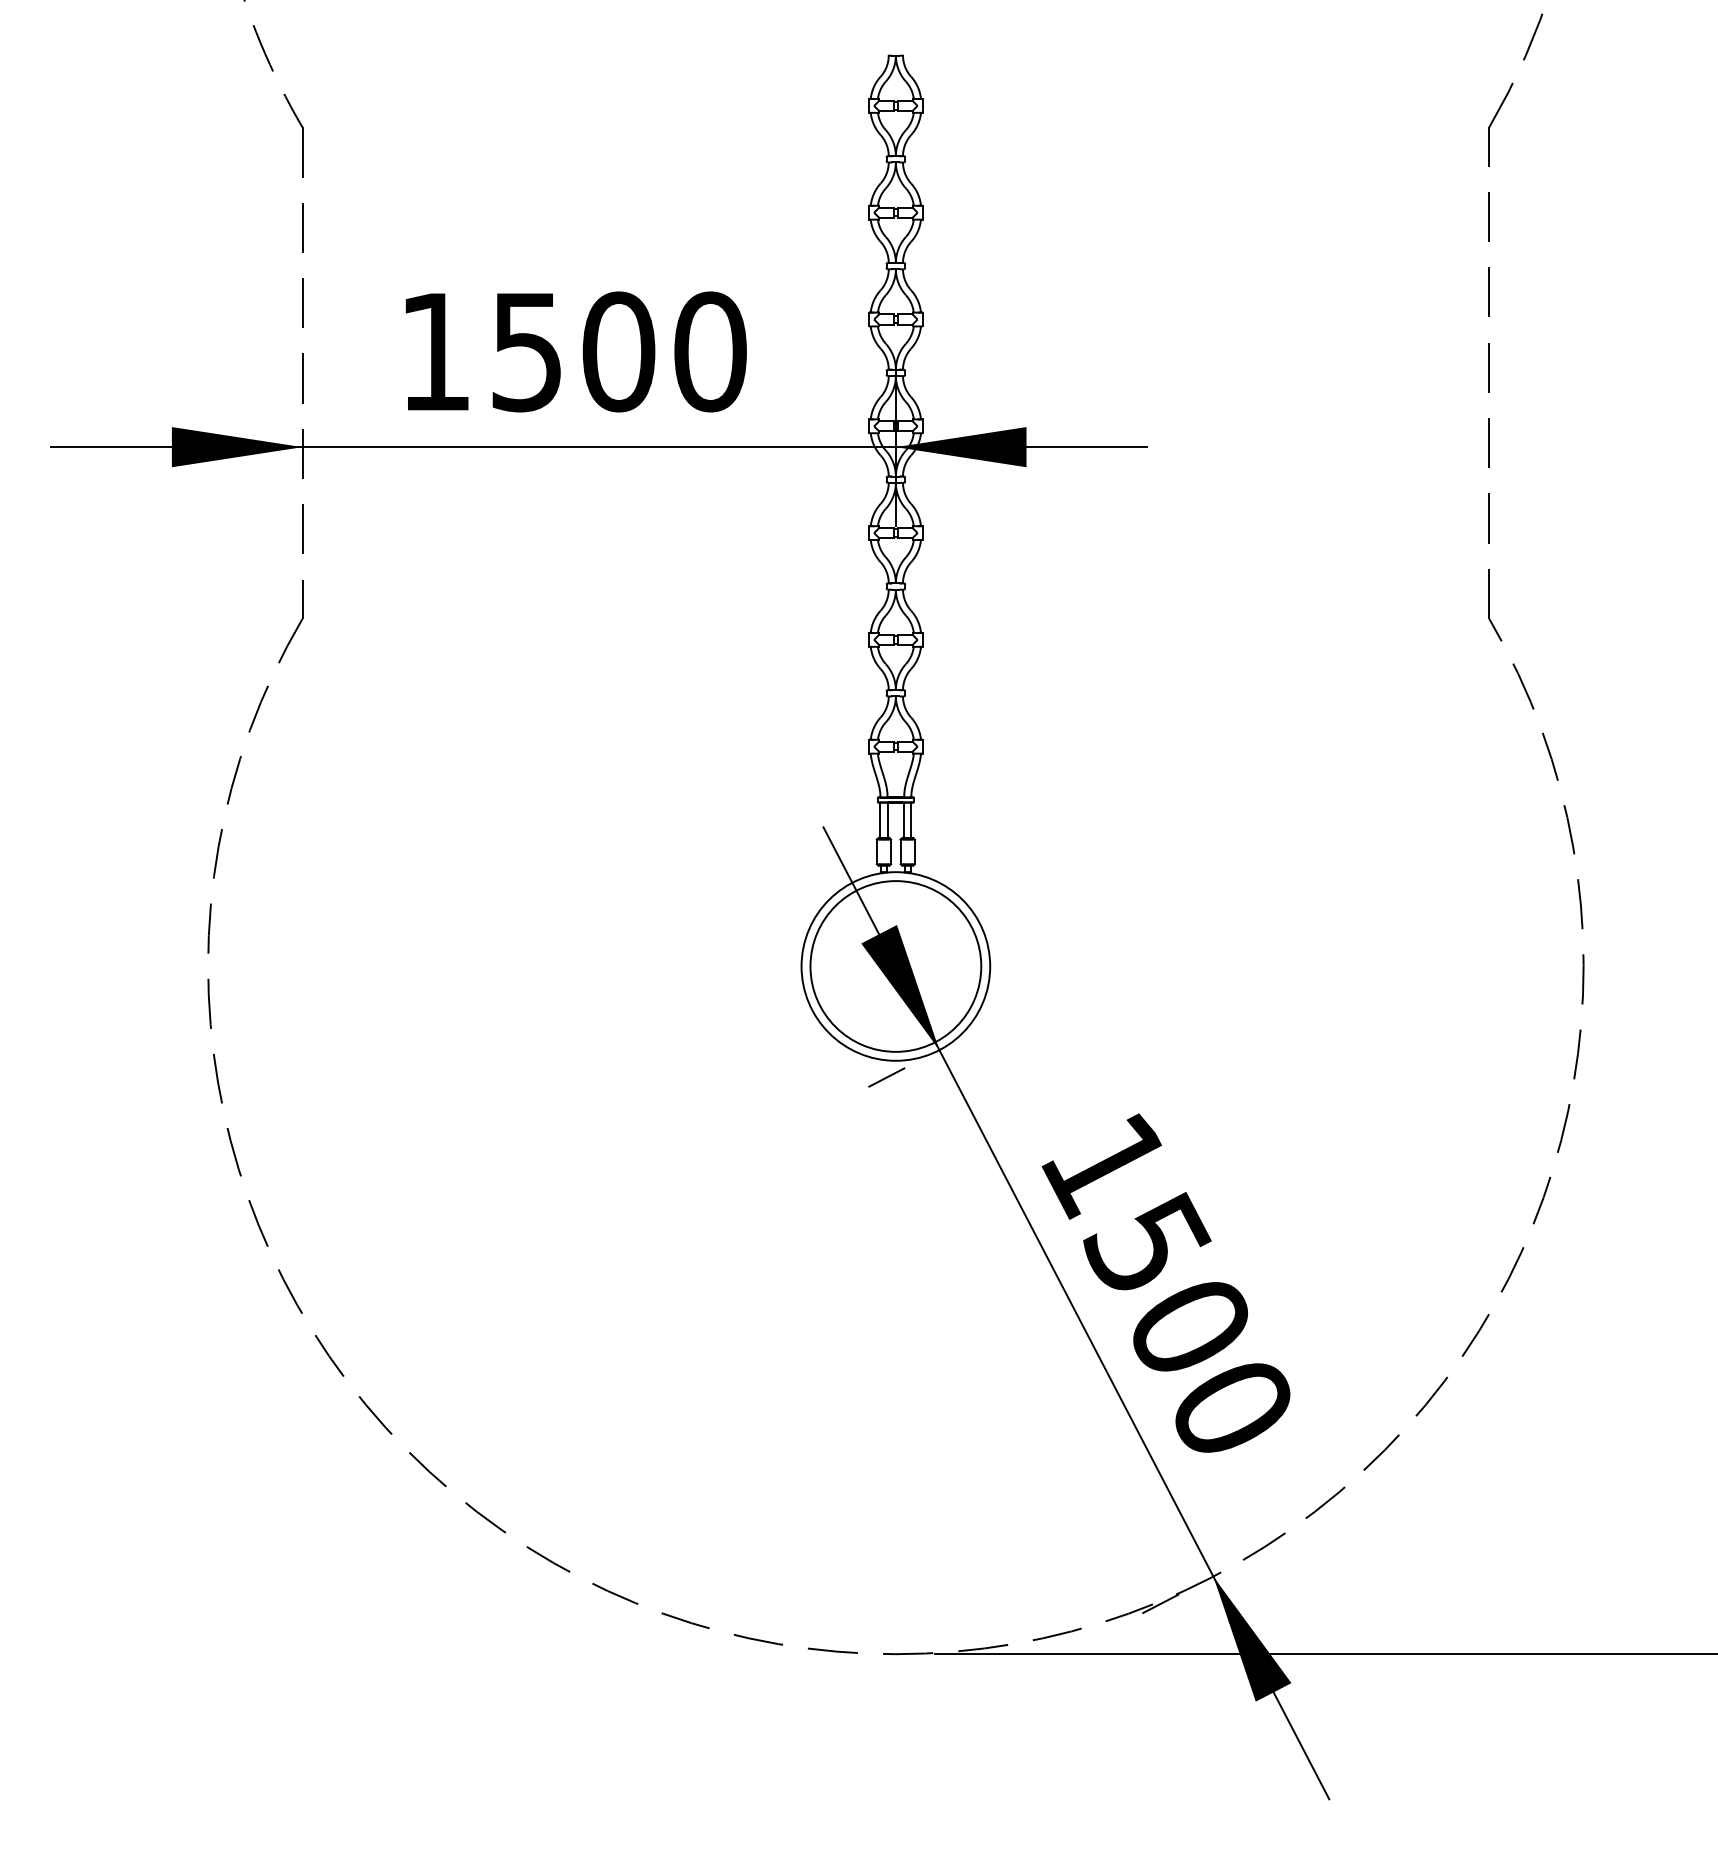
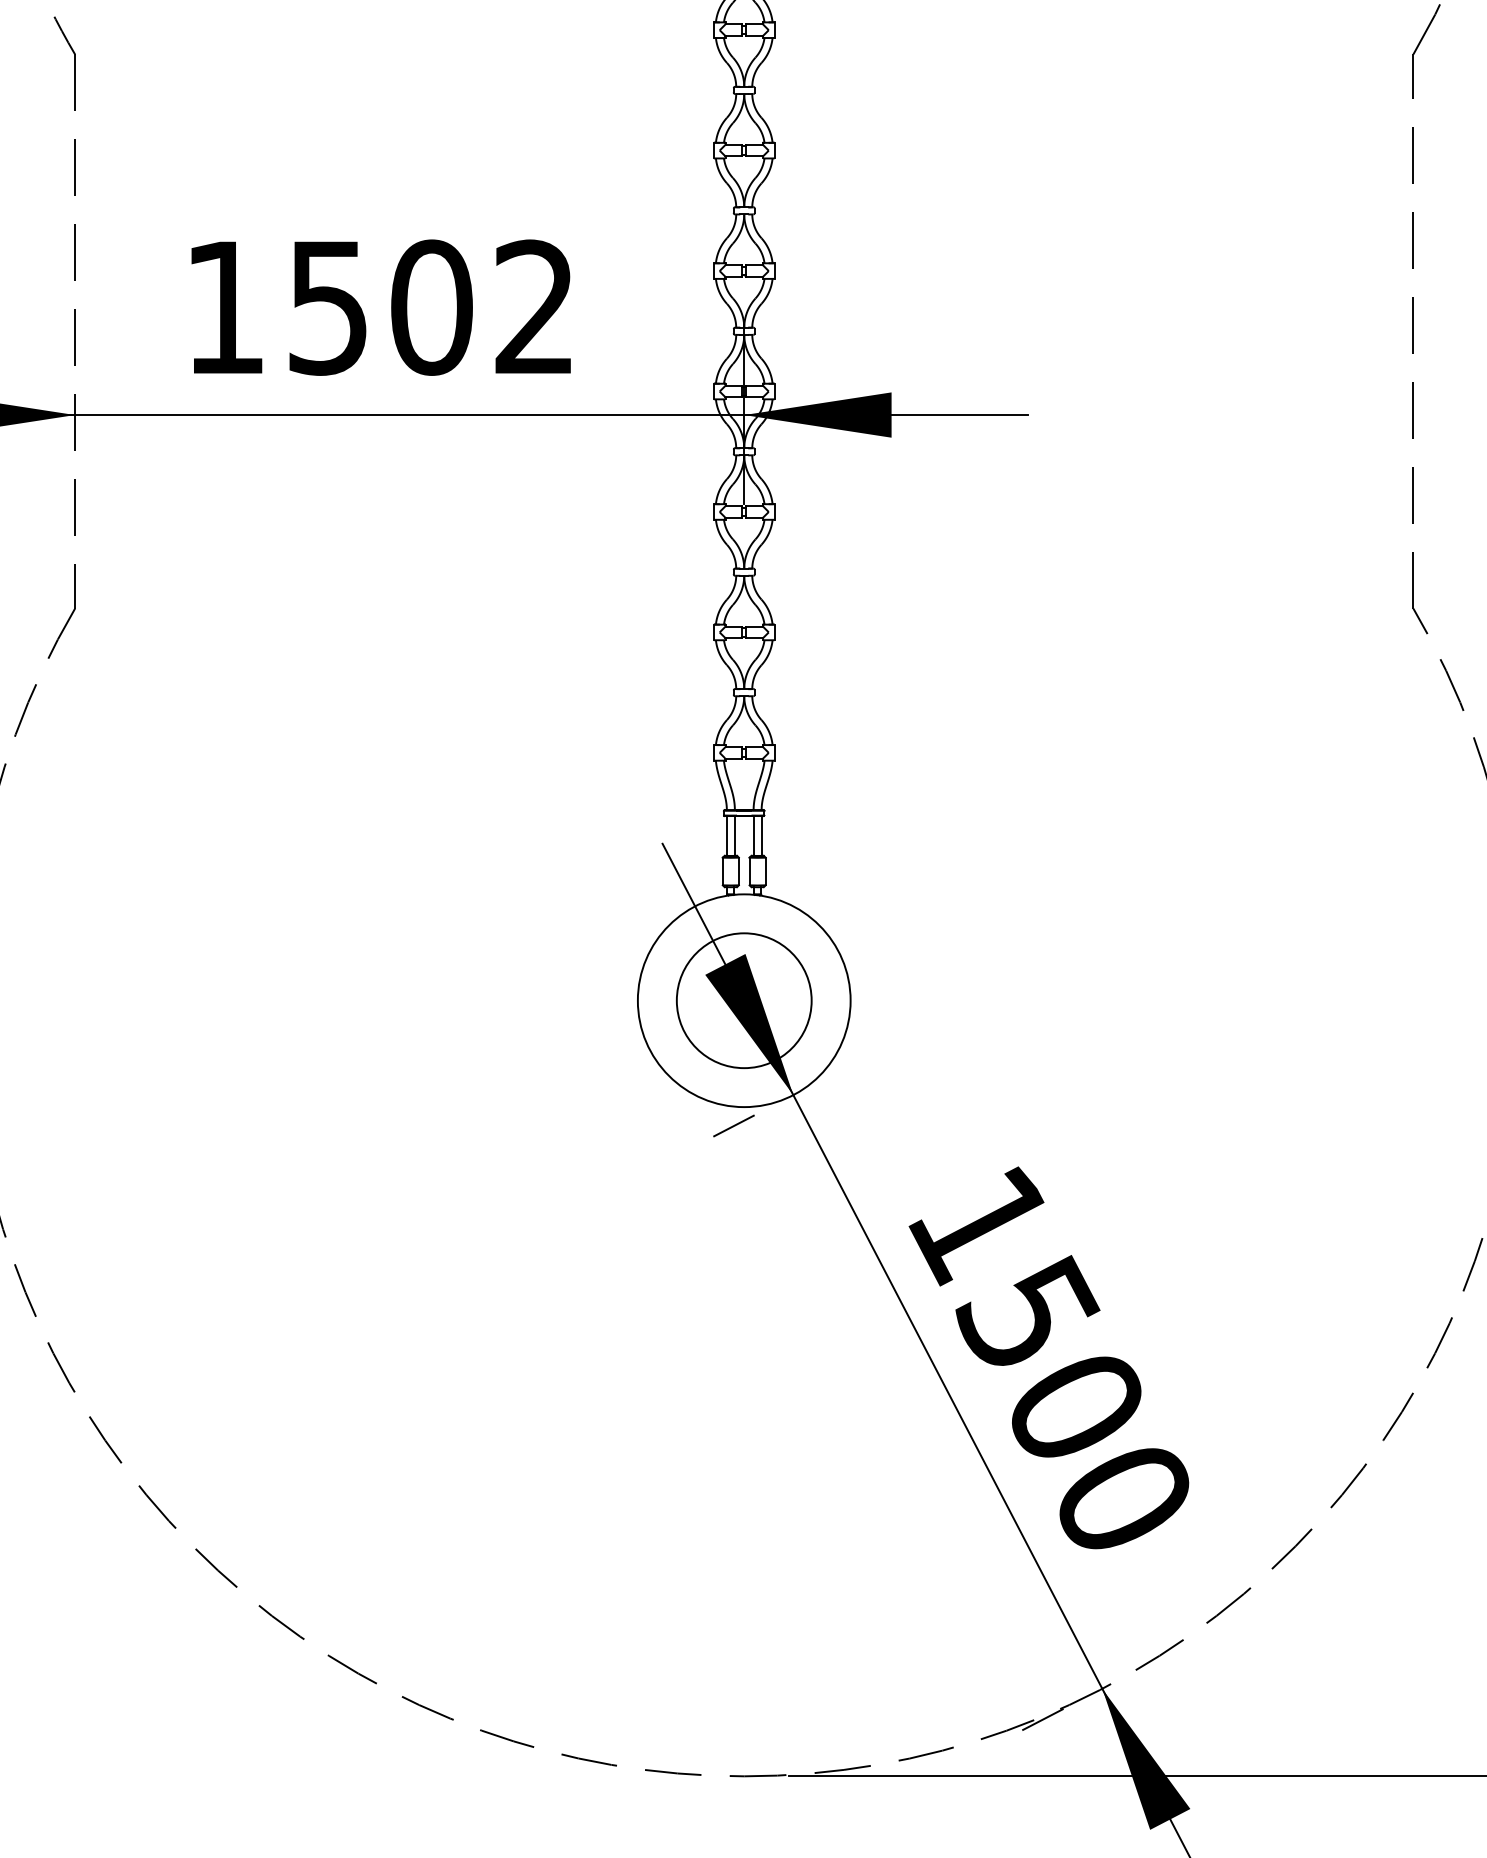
text: (710, 351) -> (535, 307), 1500 -> 1502
circle: (895, 966) -> (743, 1000), size x0.7

